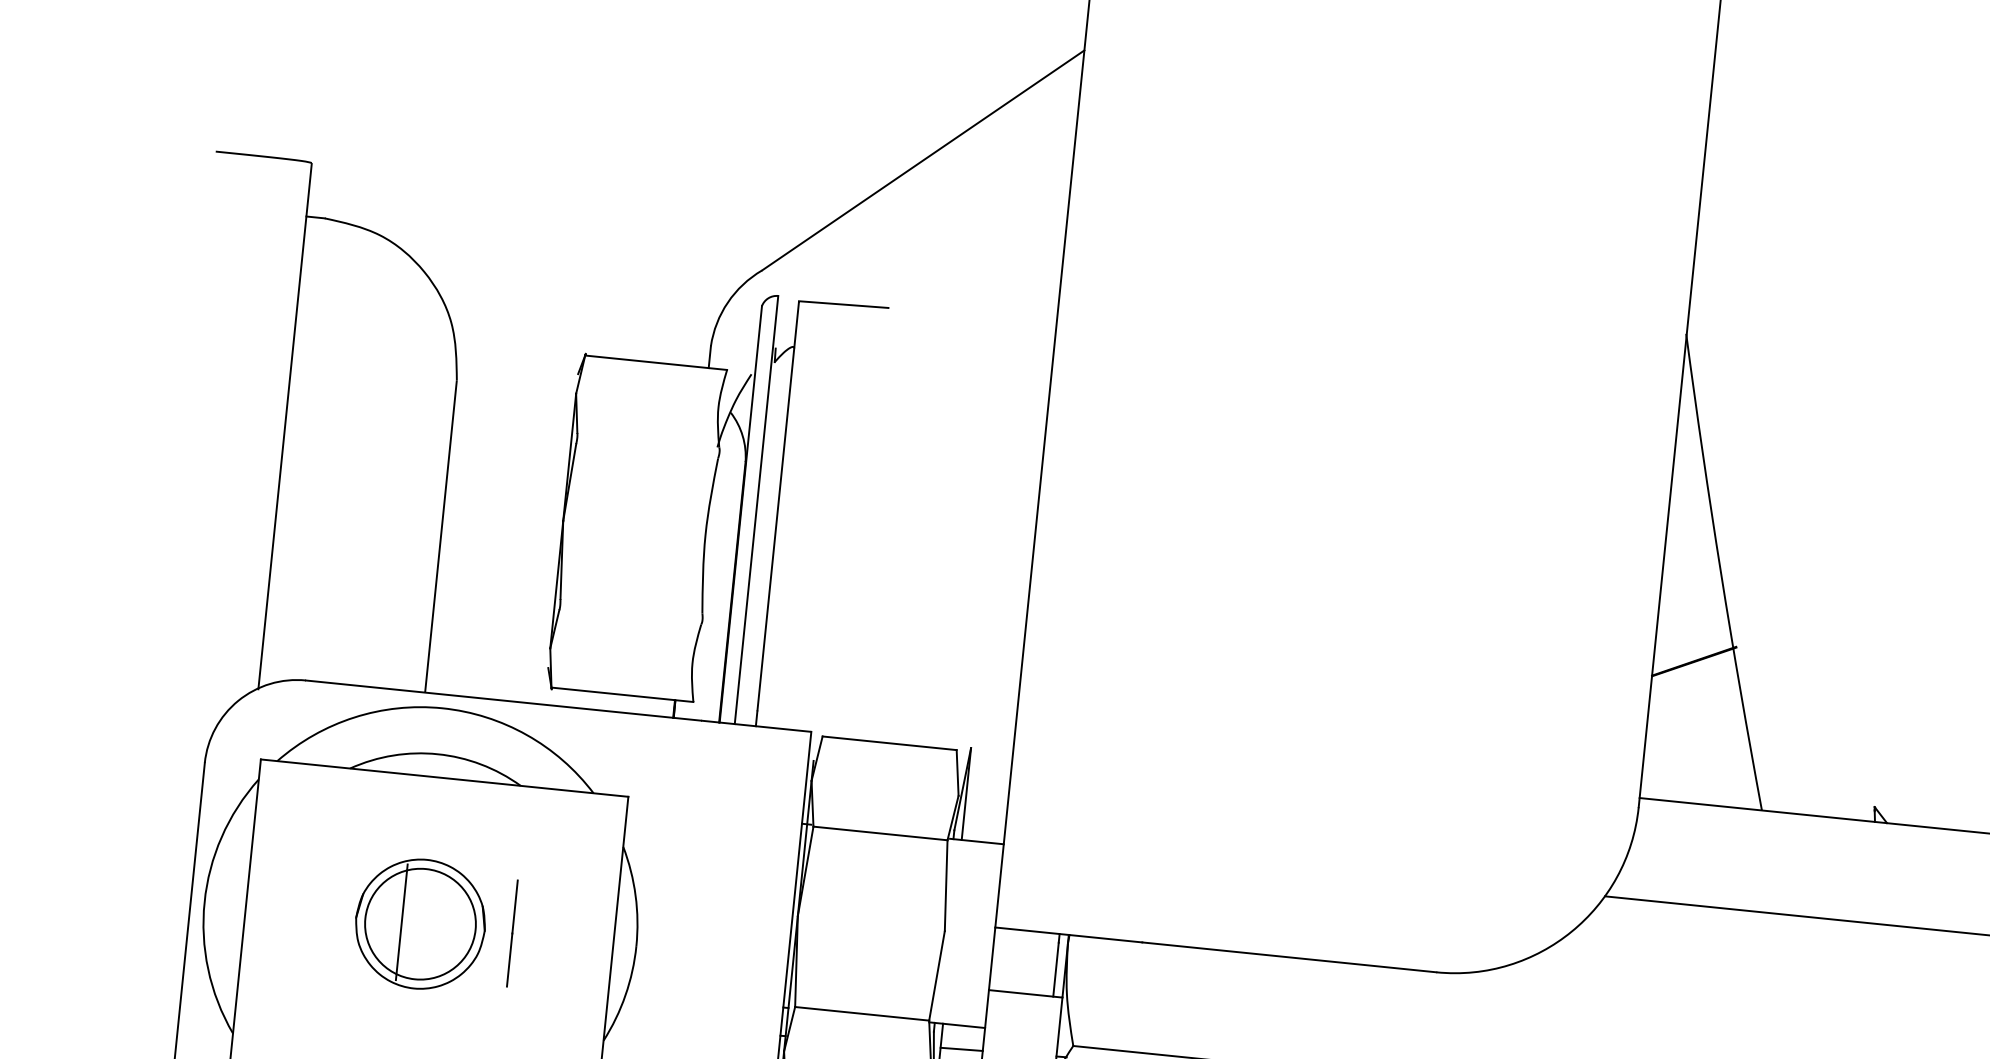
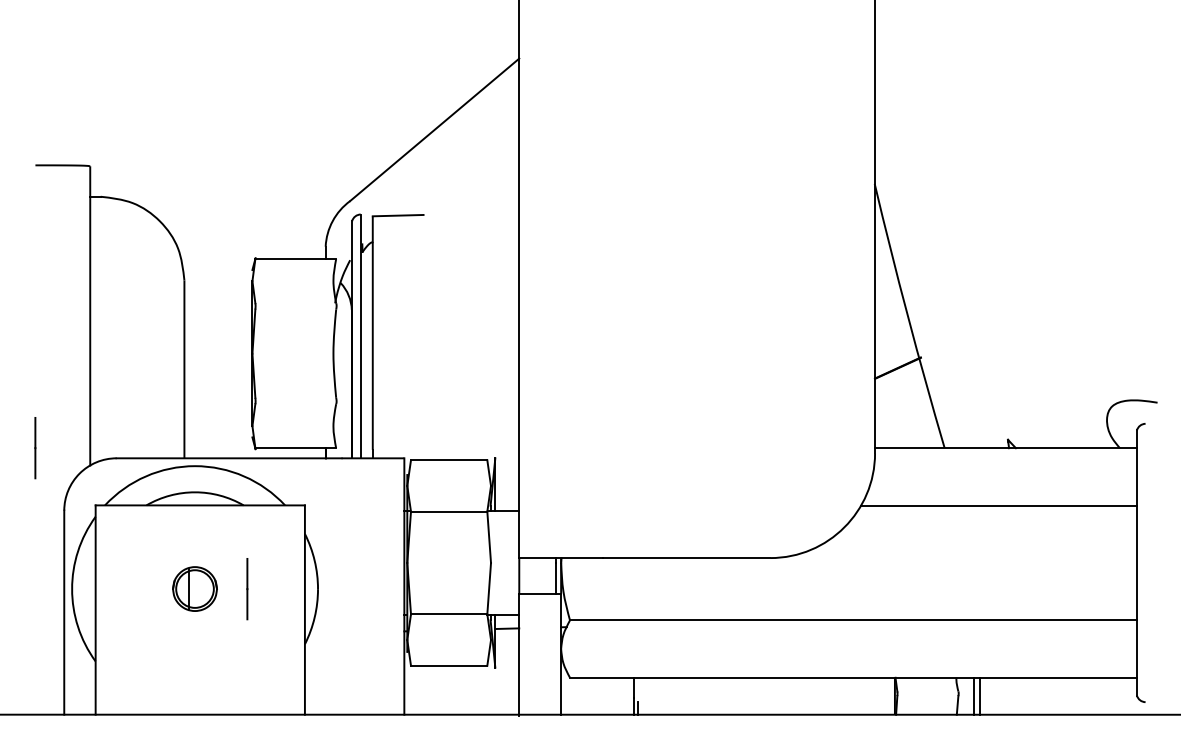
line: (165, 648) -> (35, 448), added
part: (419, 923) -> (194, 588), size x0.6

